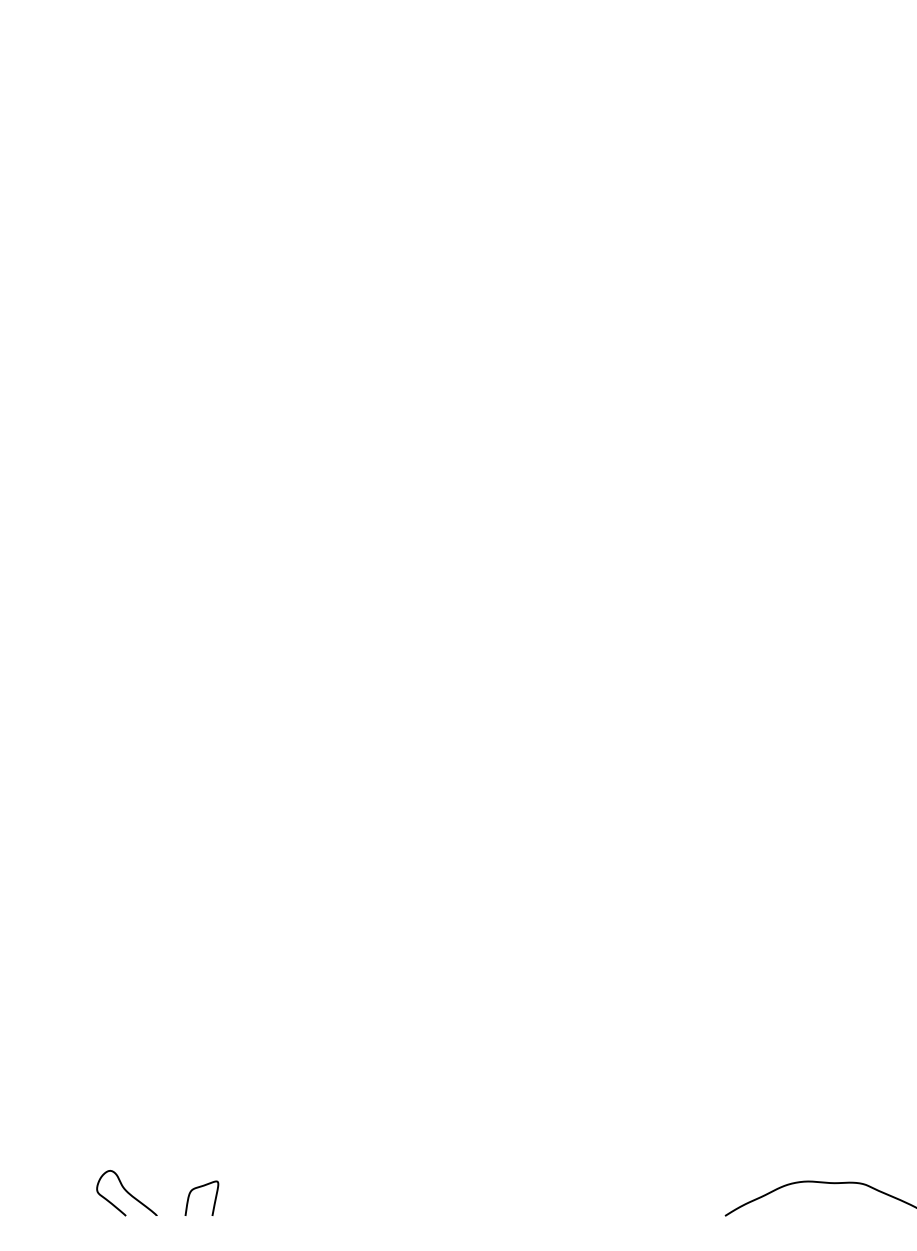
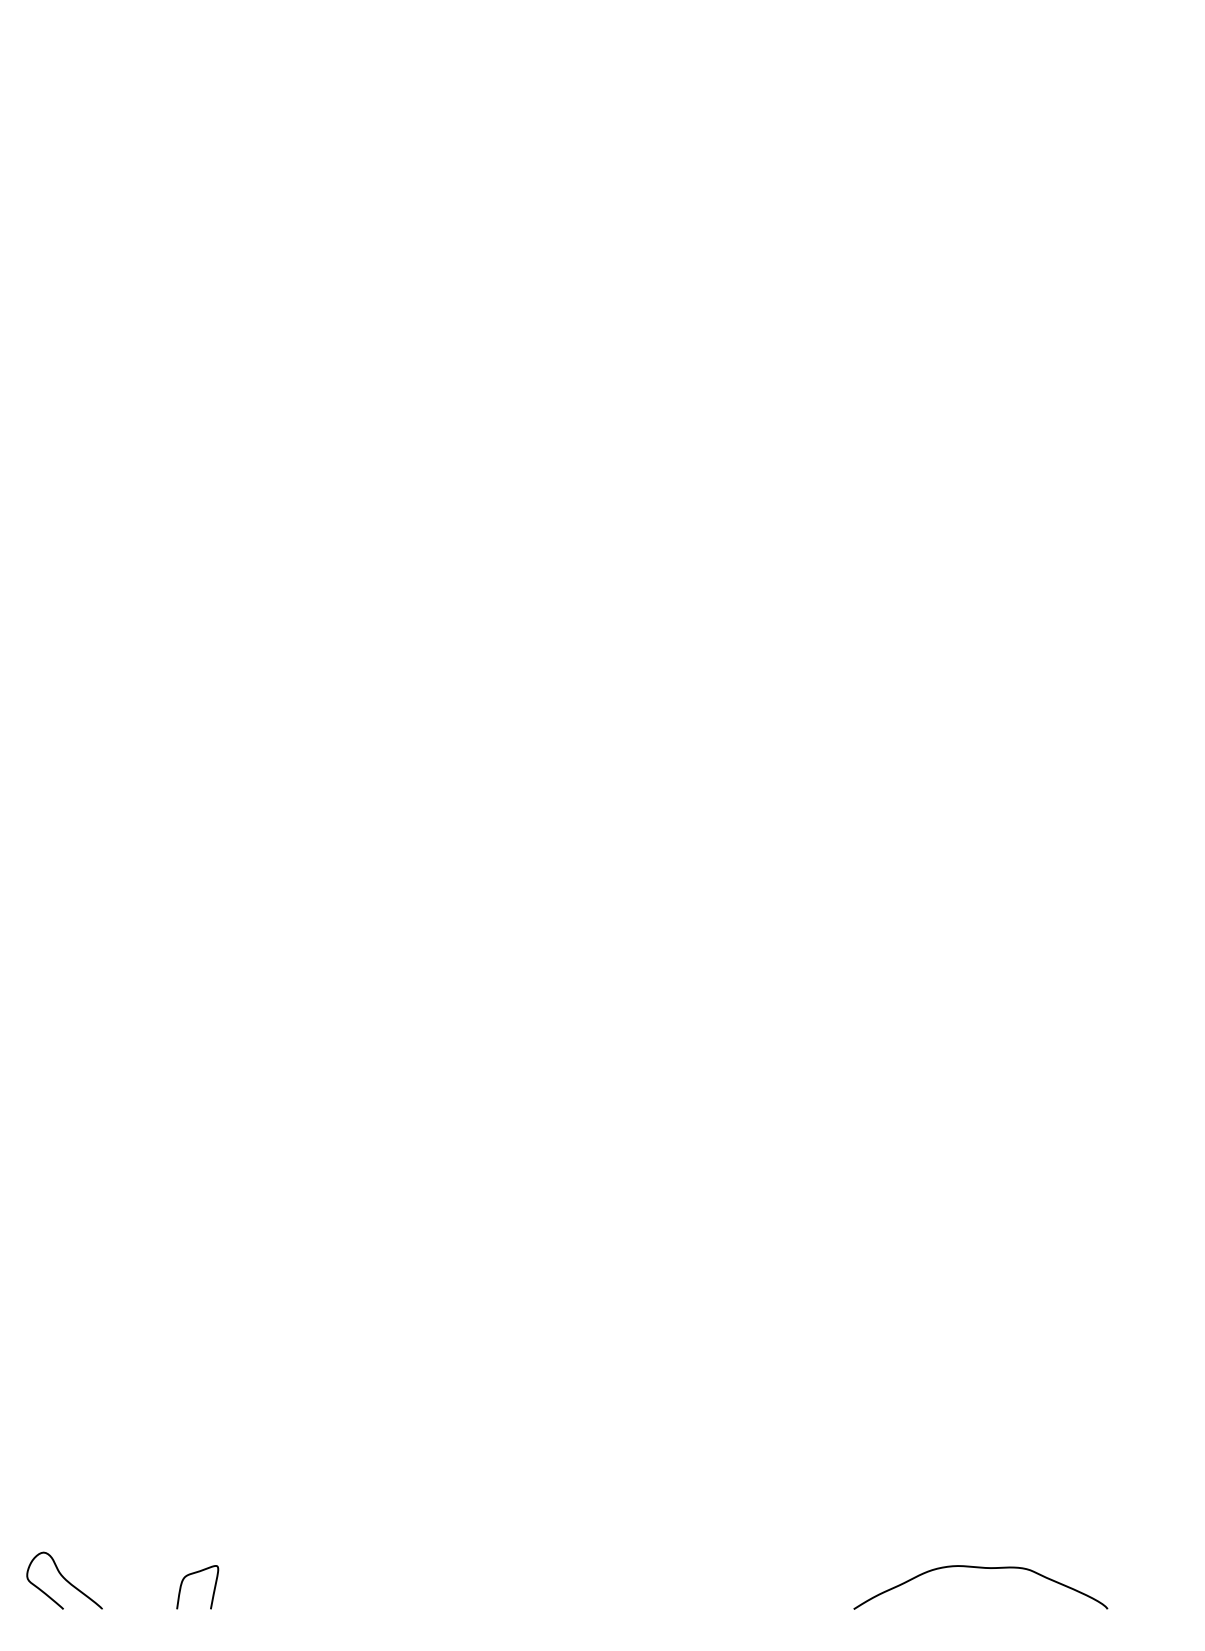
curve: (126, 1192) -> (64, 1579), moved

